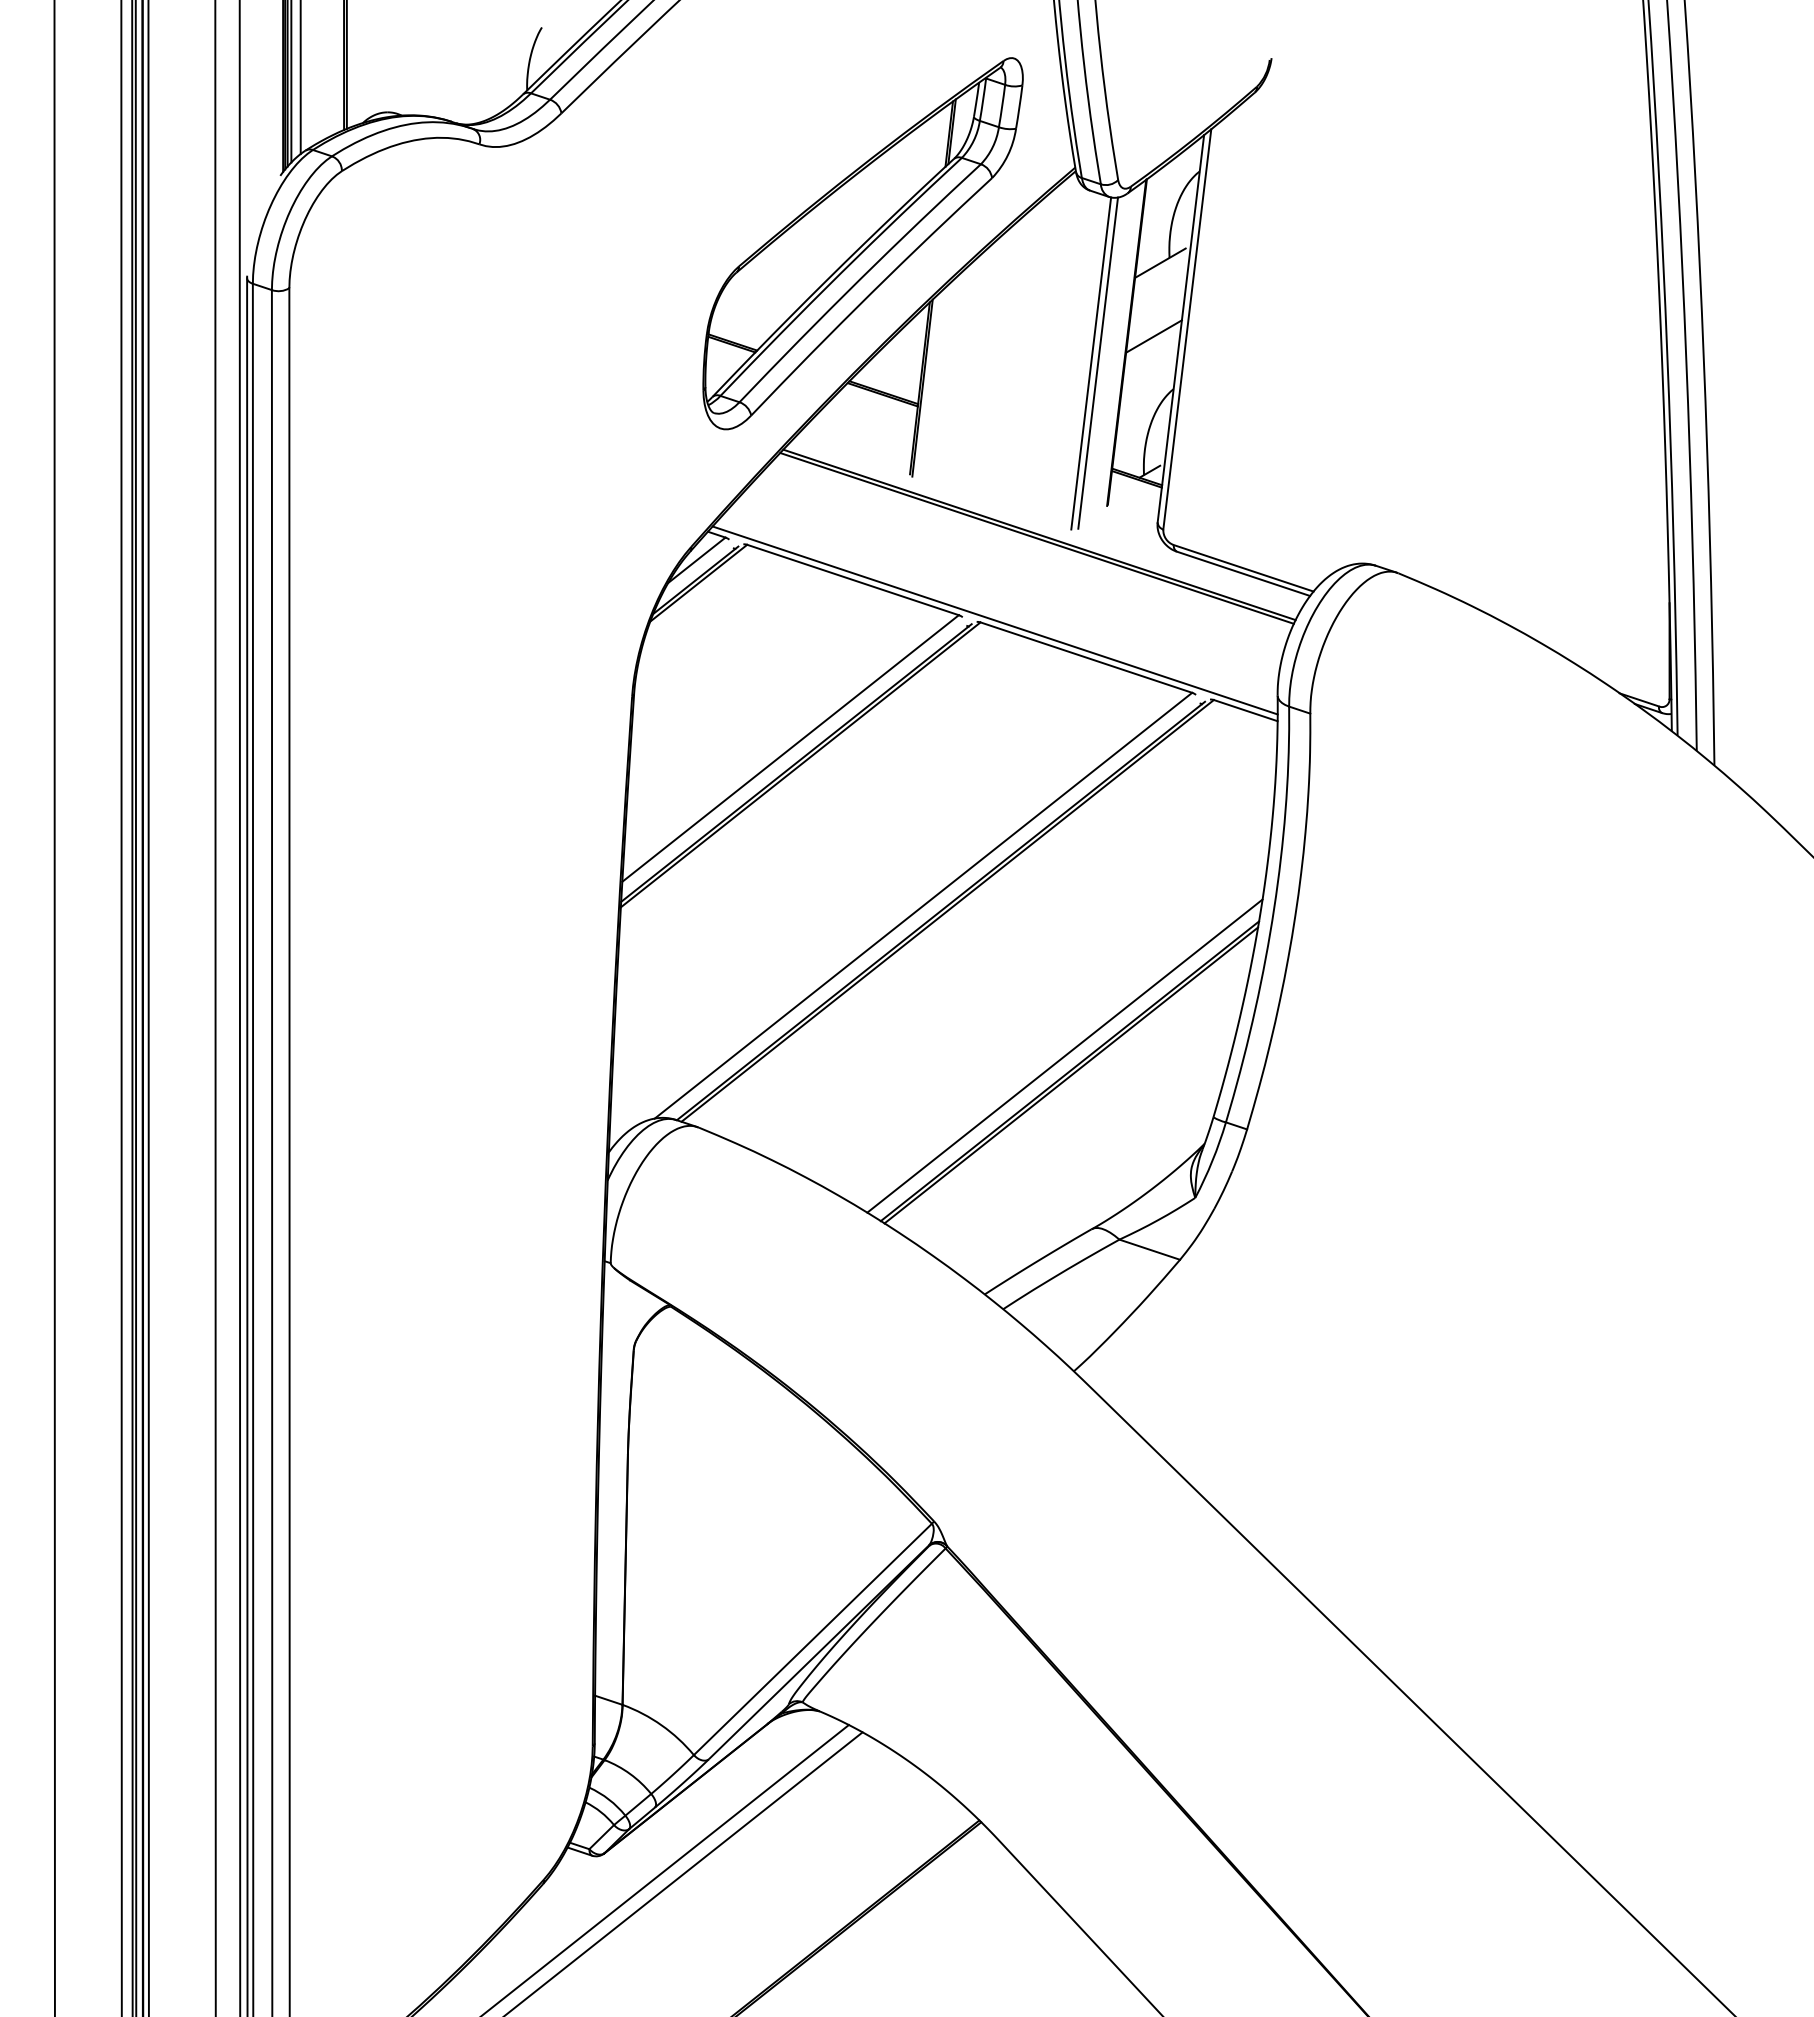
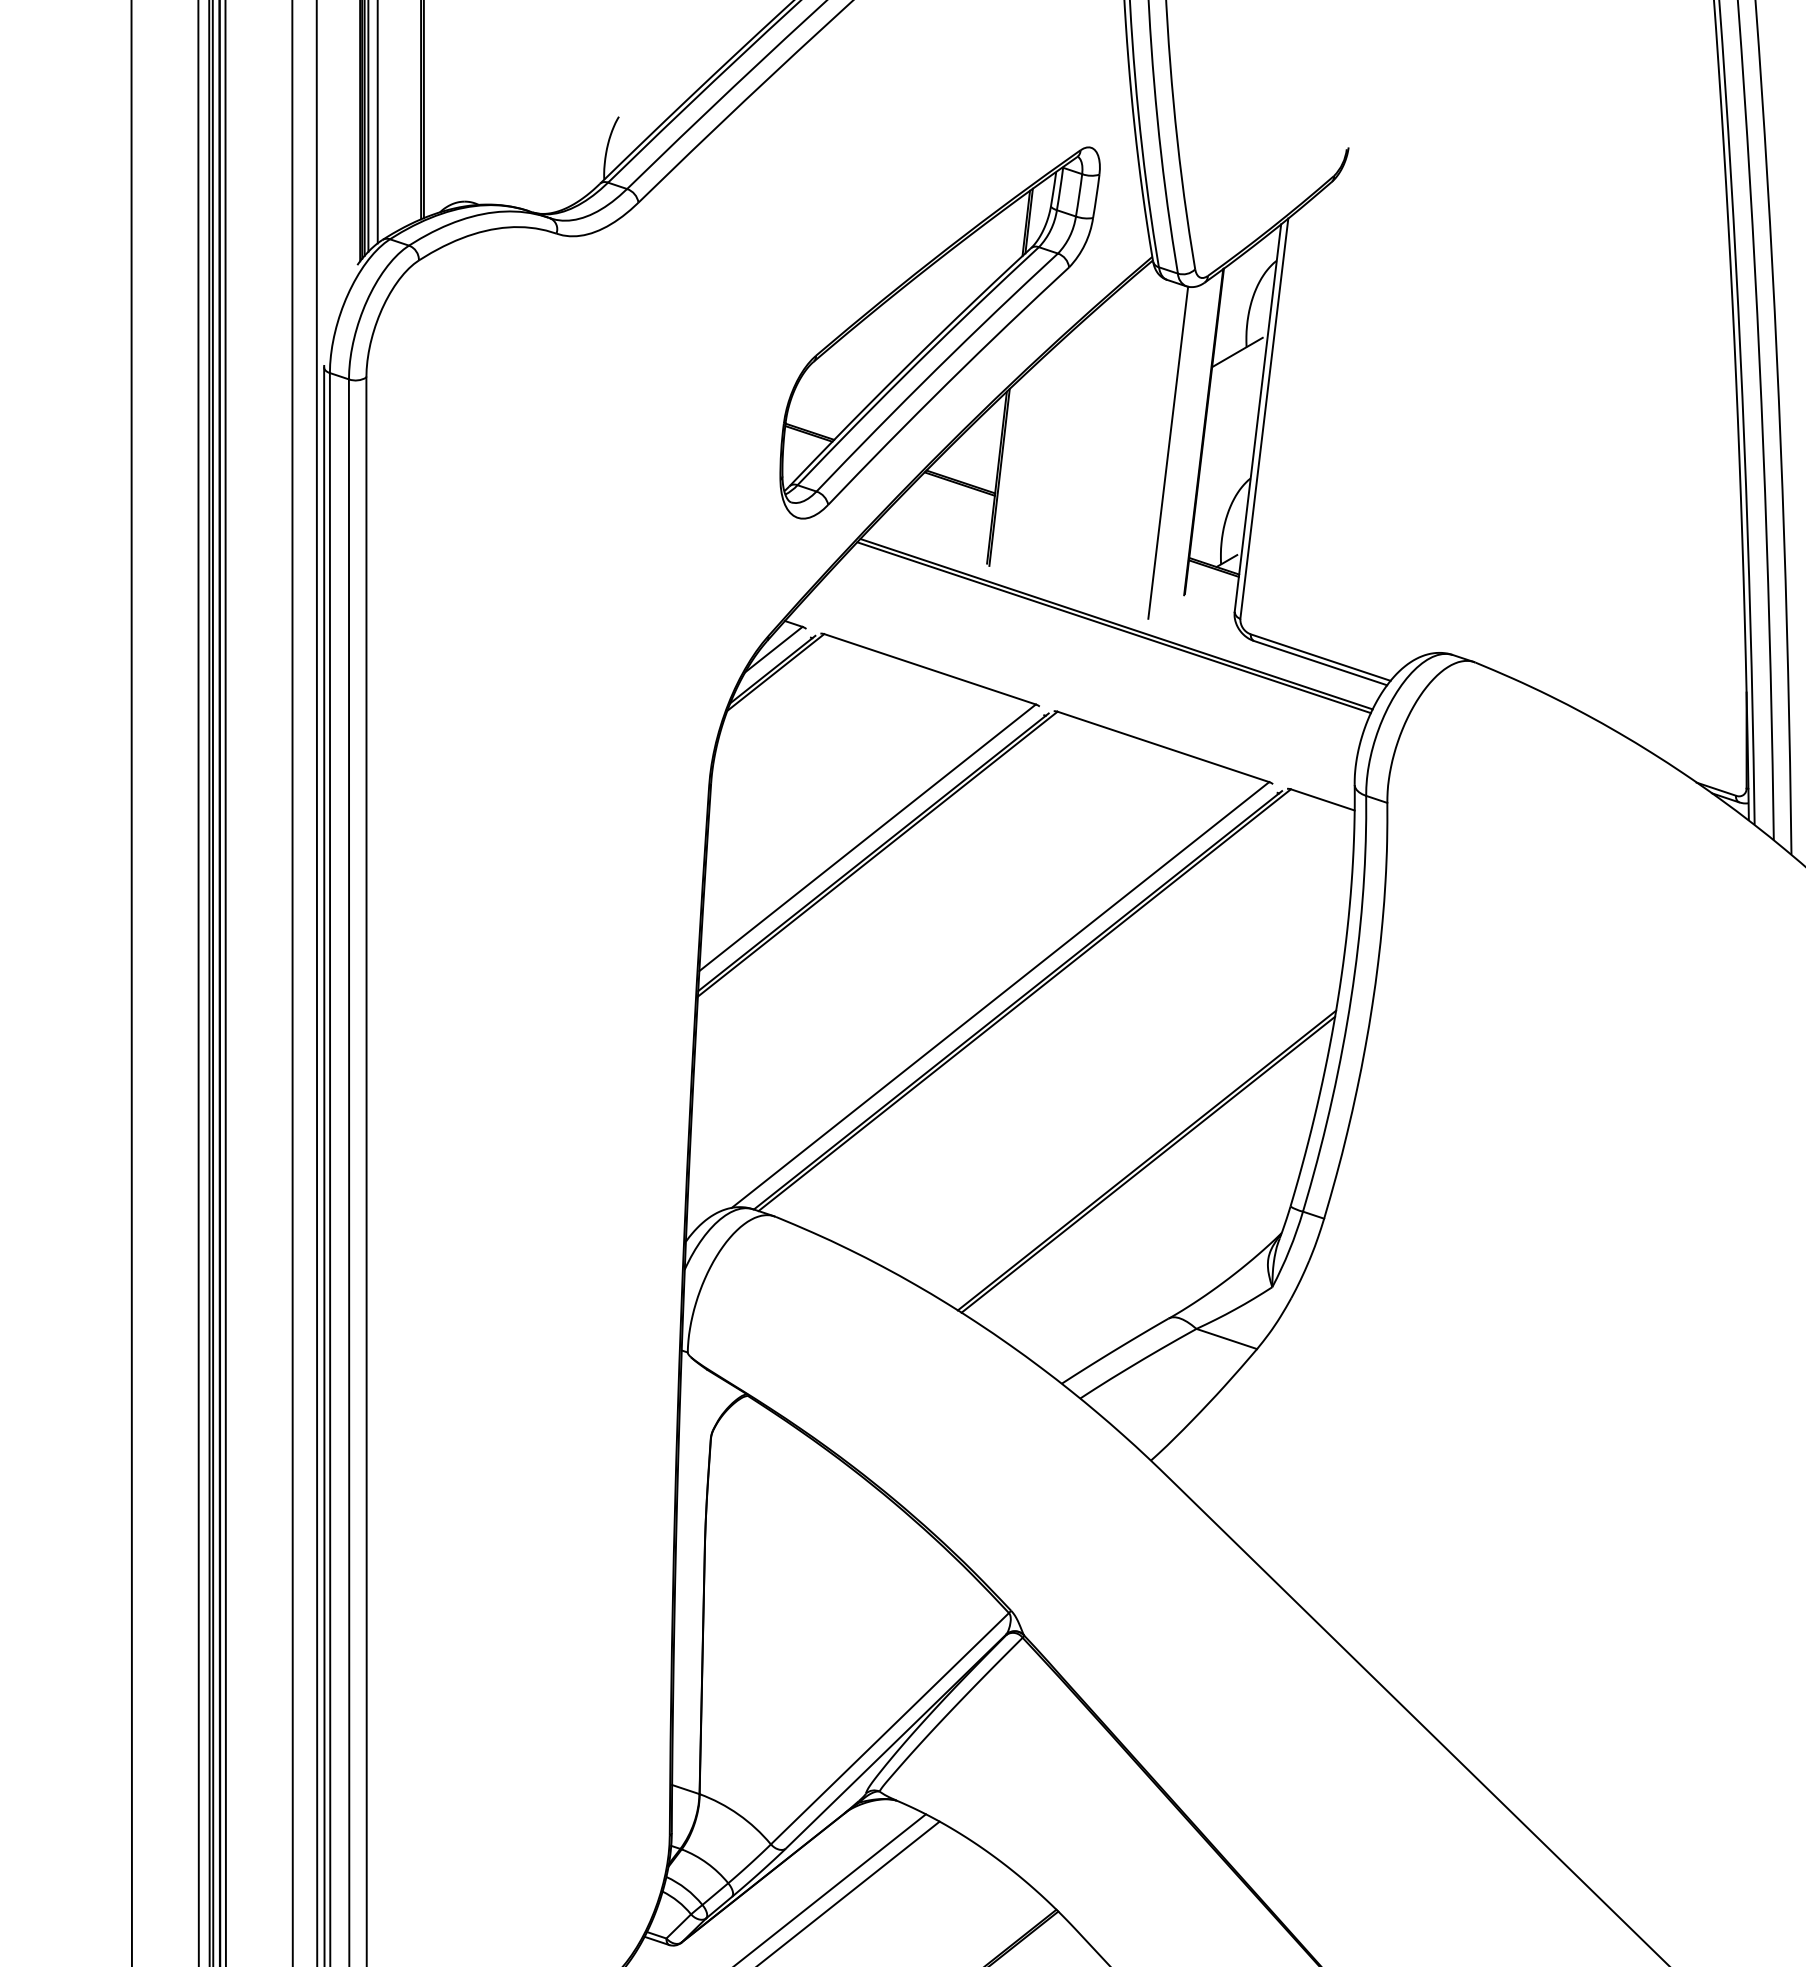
line: (1153, 336) -> (1230, 425), removed
line: (1097, 362) -> (1174, 451), removed
line: (994, 620) -> (1071, 709), removed
line: (1064, 1055) -> (1141, 1144), removed

